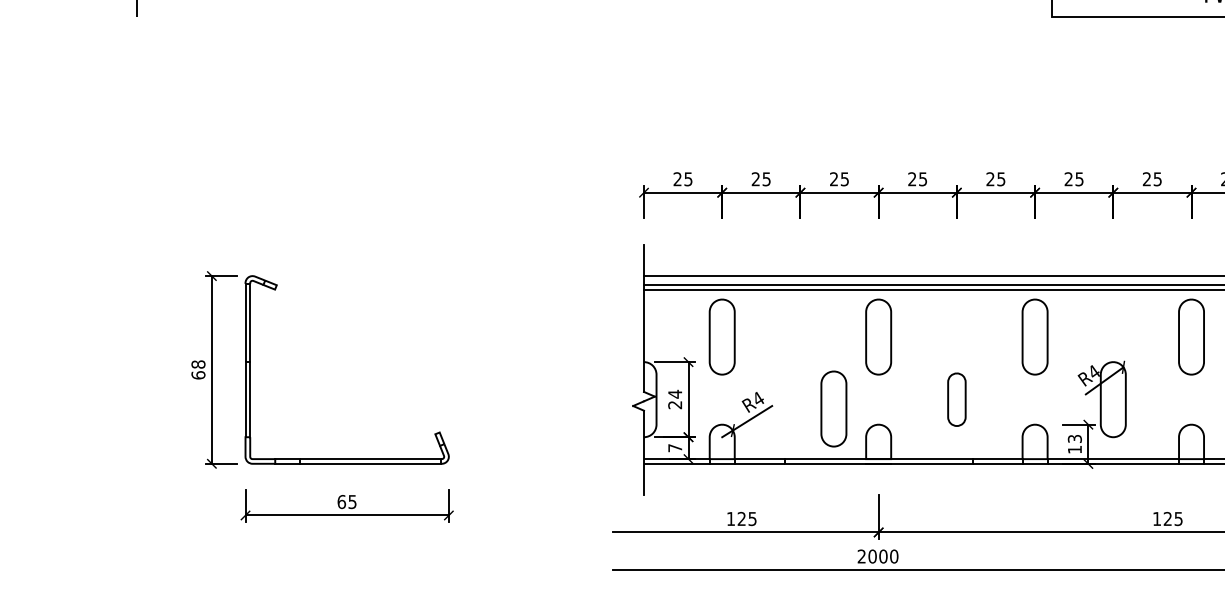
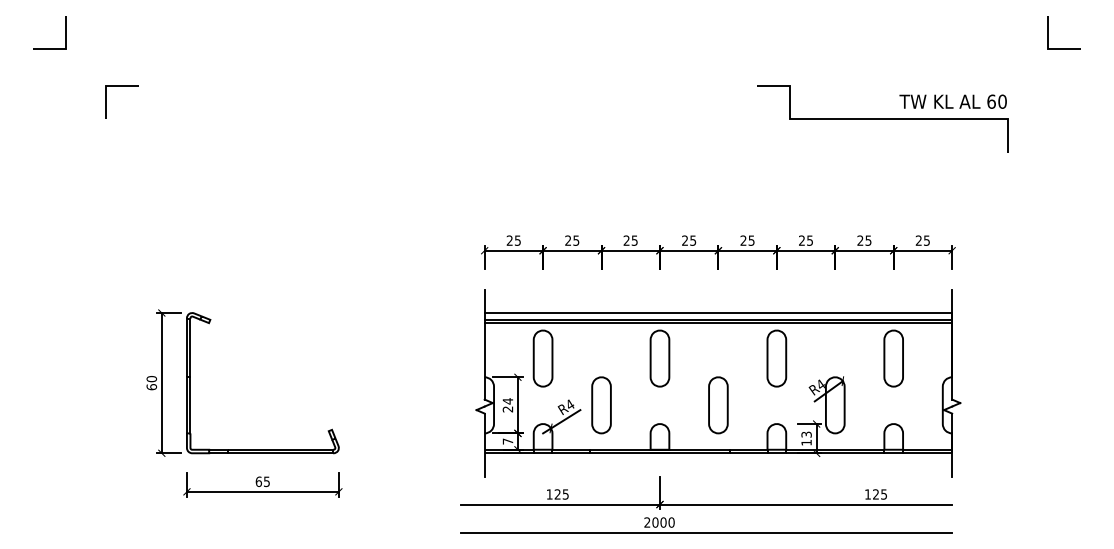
text: (198, 365) -> (151, 379), 68 -> 60
part: (956, 399) -> (718, 405), size x1.43
part: (833, 409) -> (601, 405), moved

